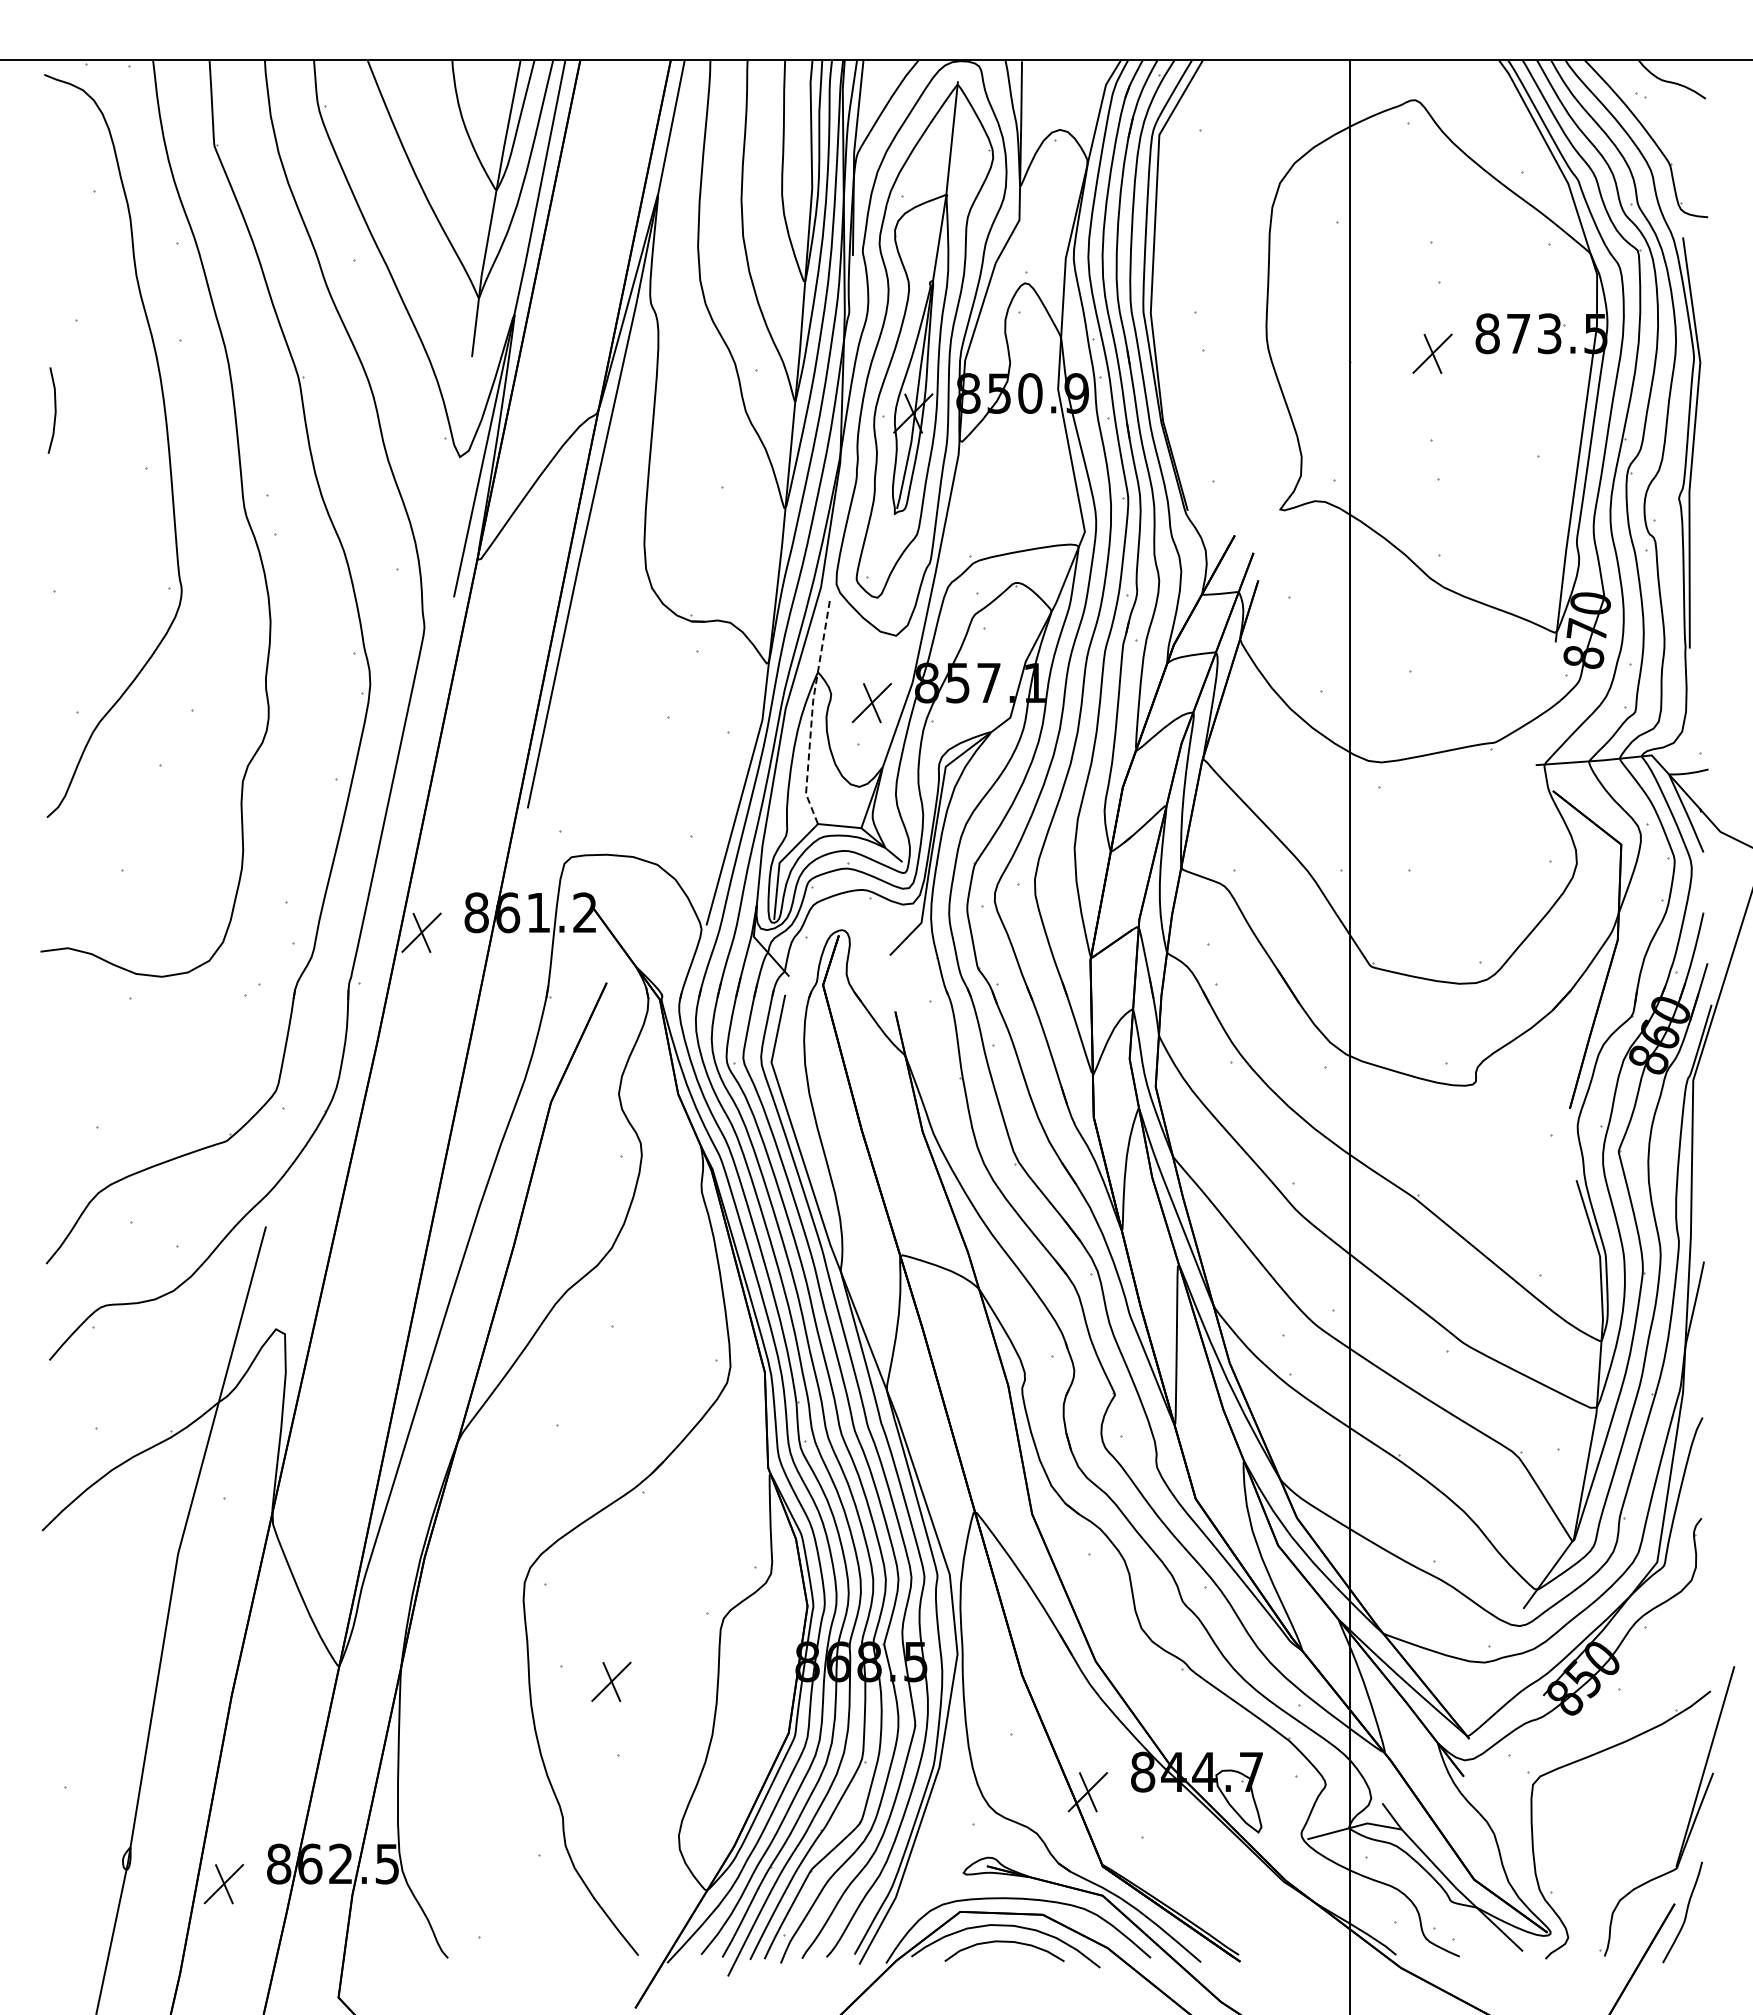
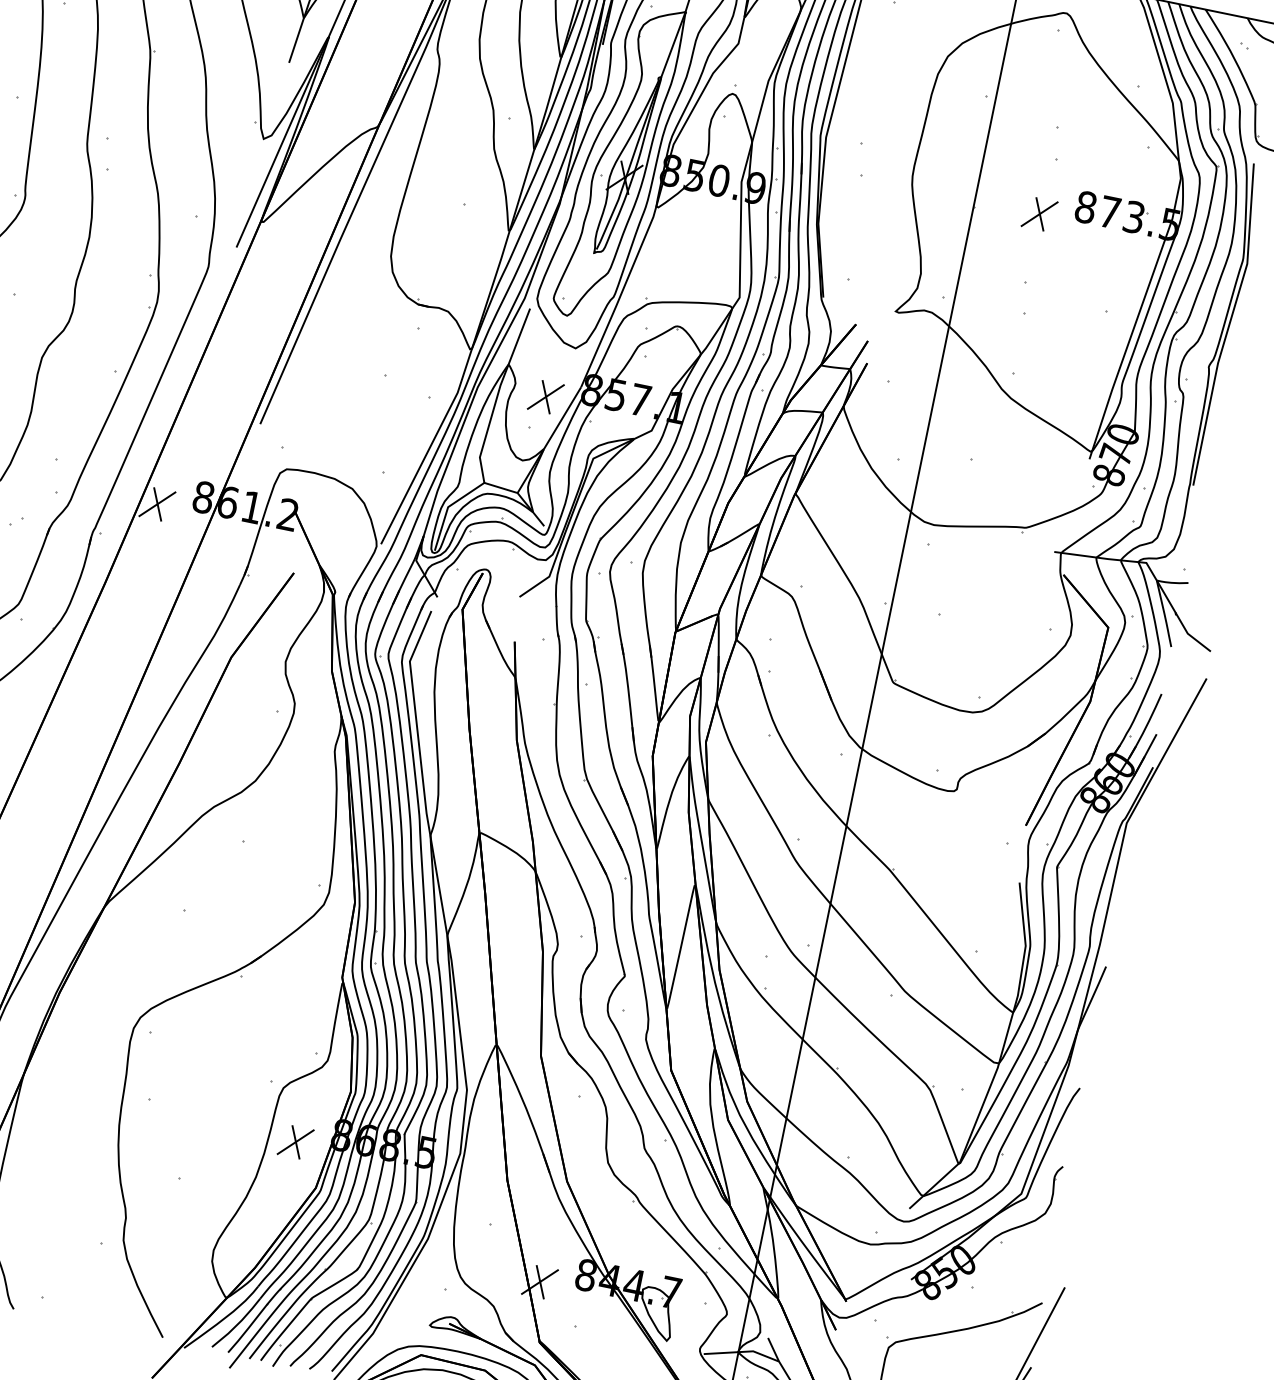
line: (812, 711) -> (498, 394), dashed -> solid
part: (611, 1681) -> (295, 1141), moved

